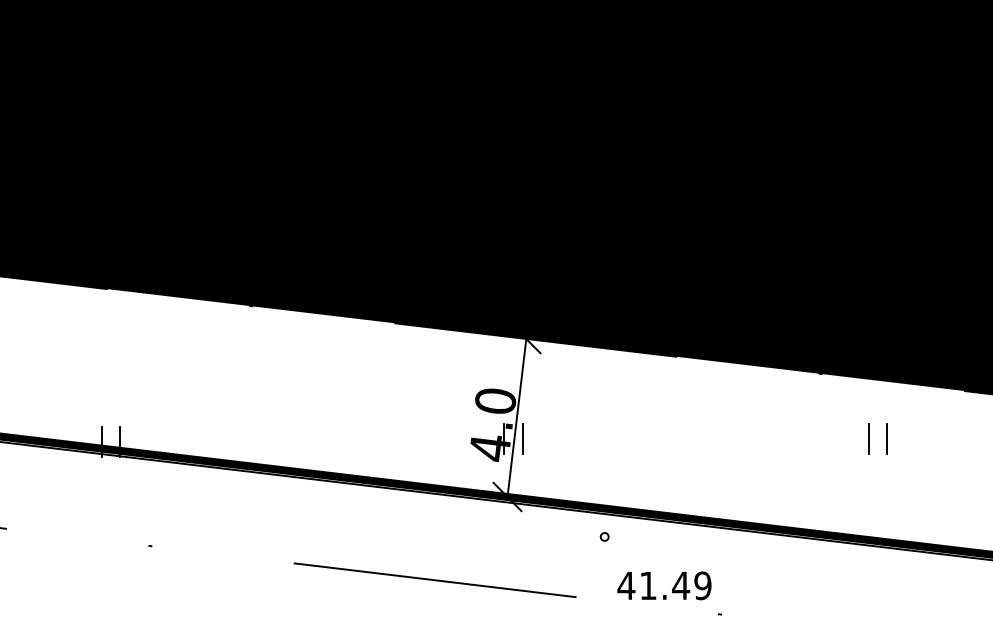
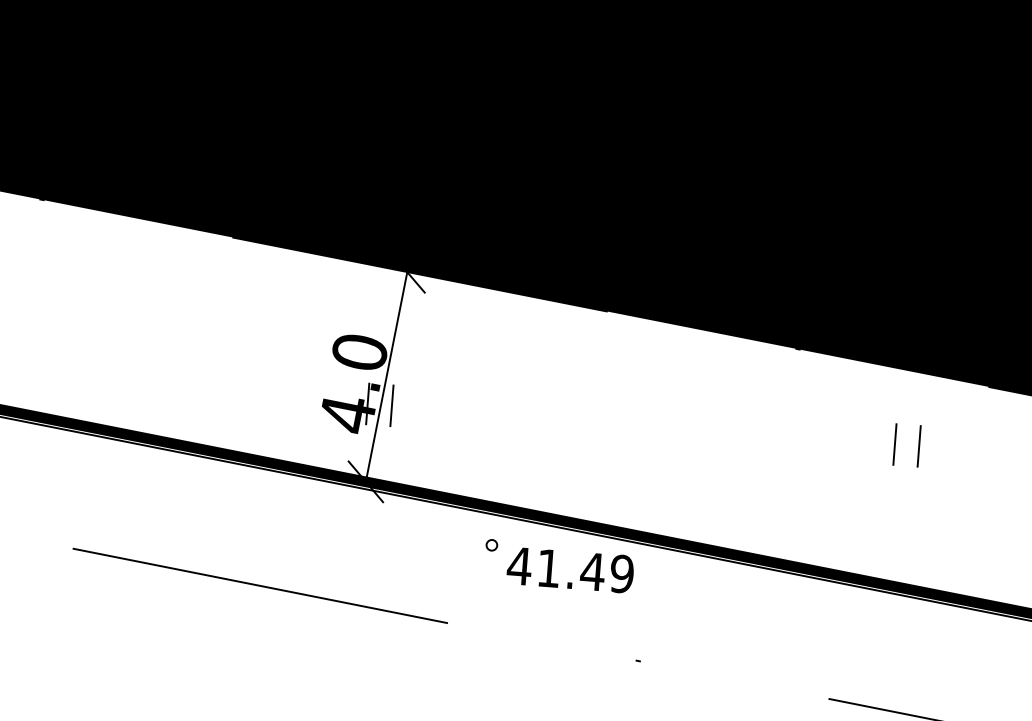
part: (869, 438) -> (895, 443), moved
text: (664, 585) -> (570, 569), moved

